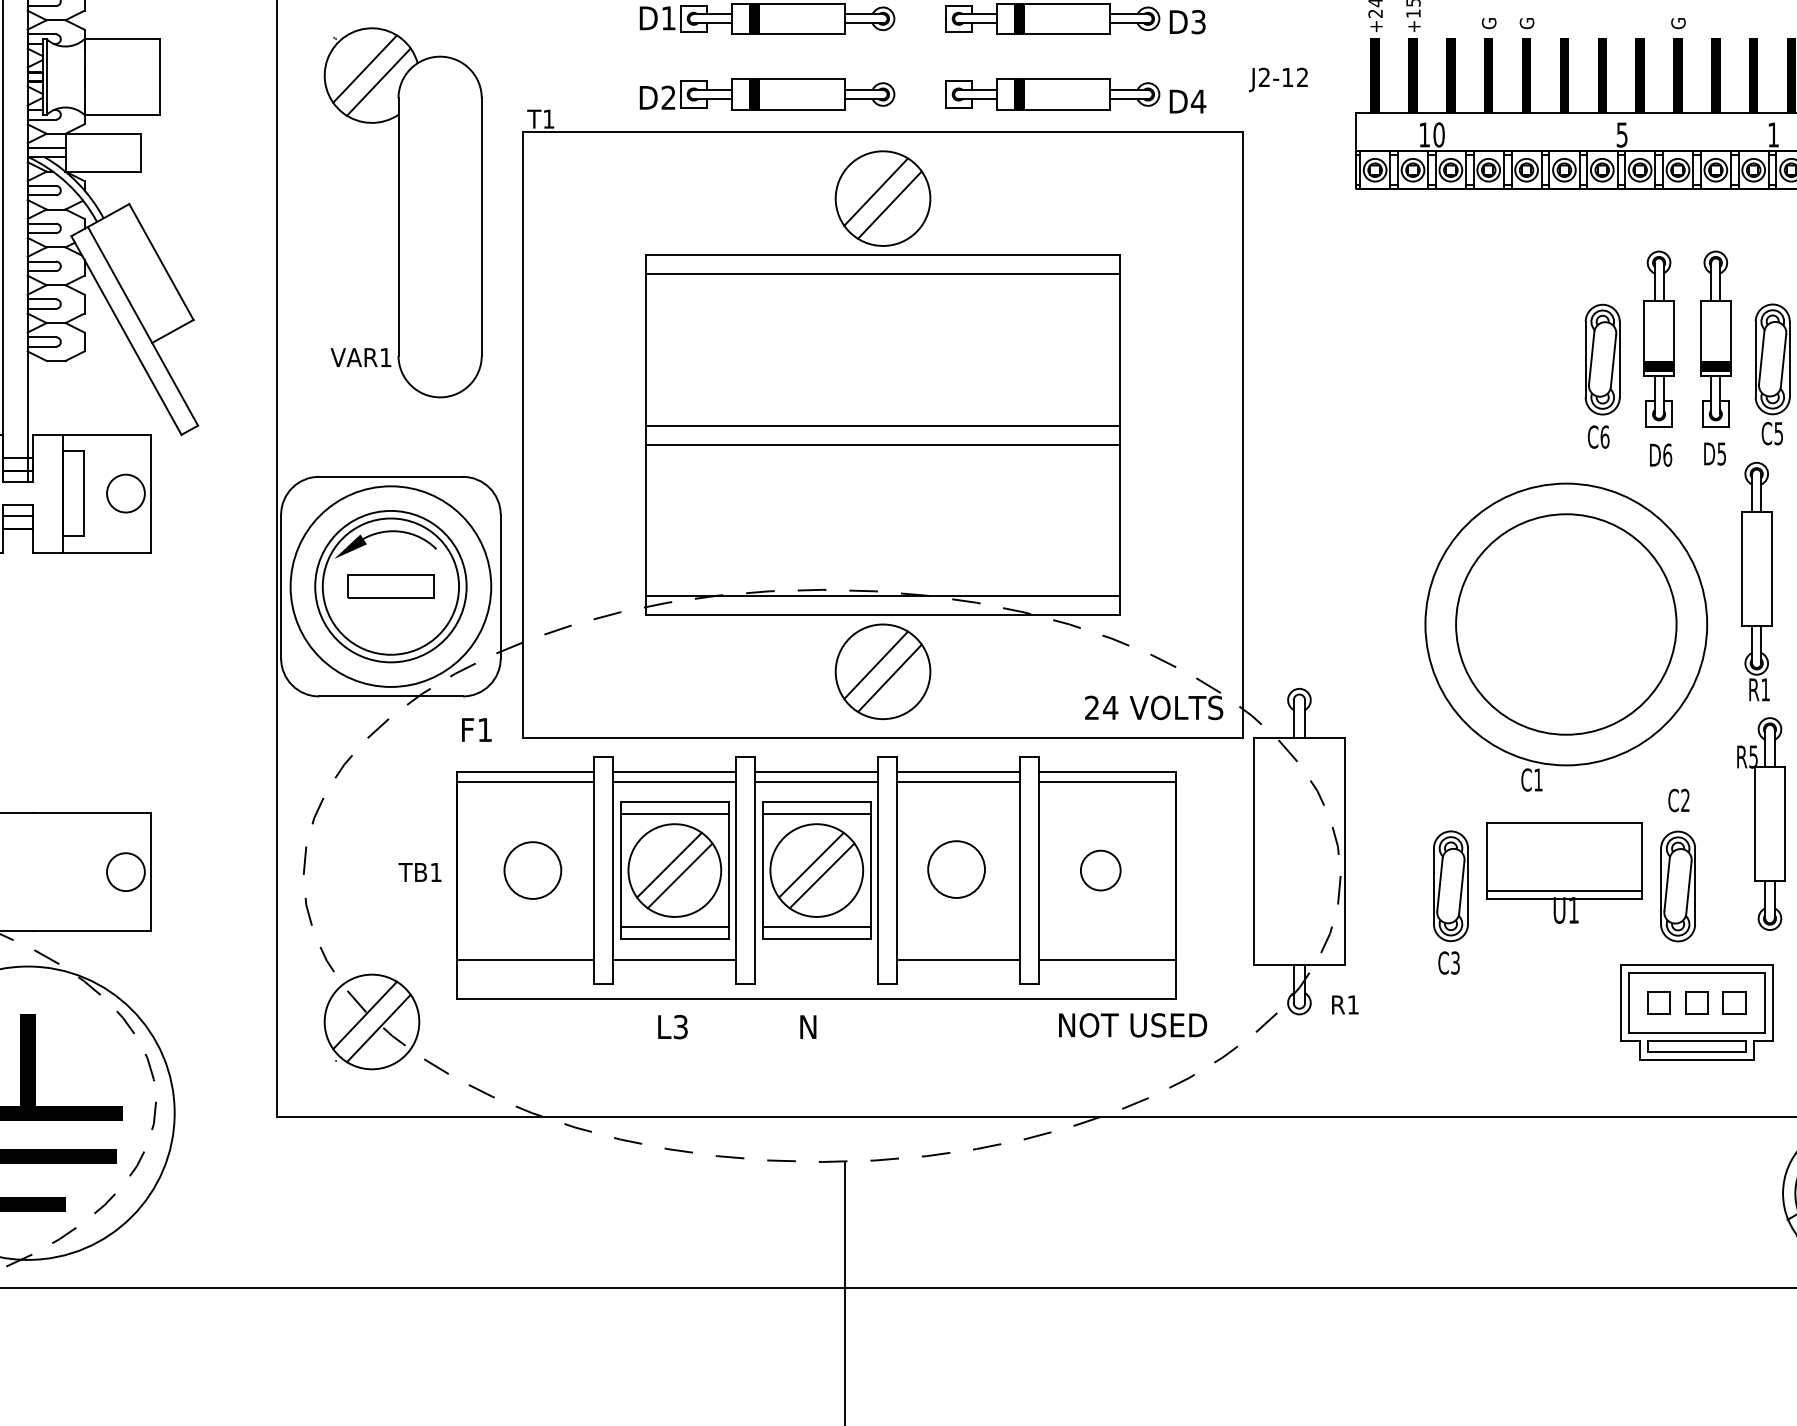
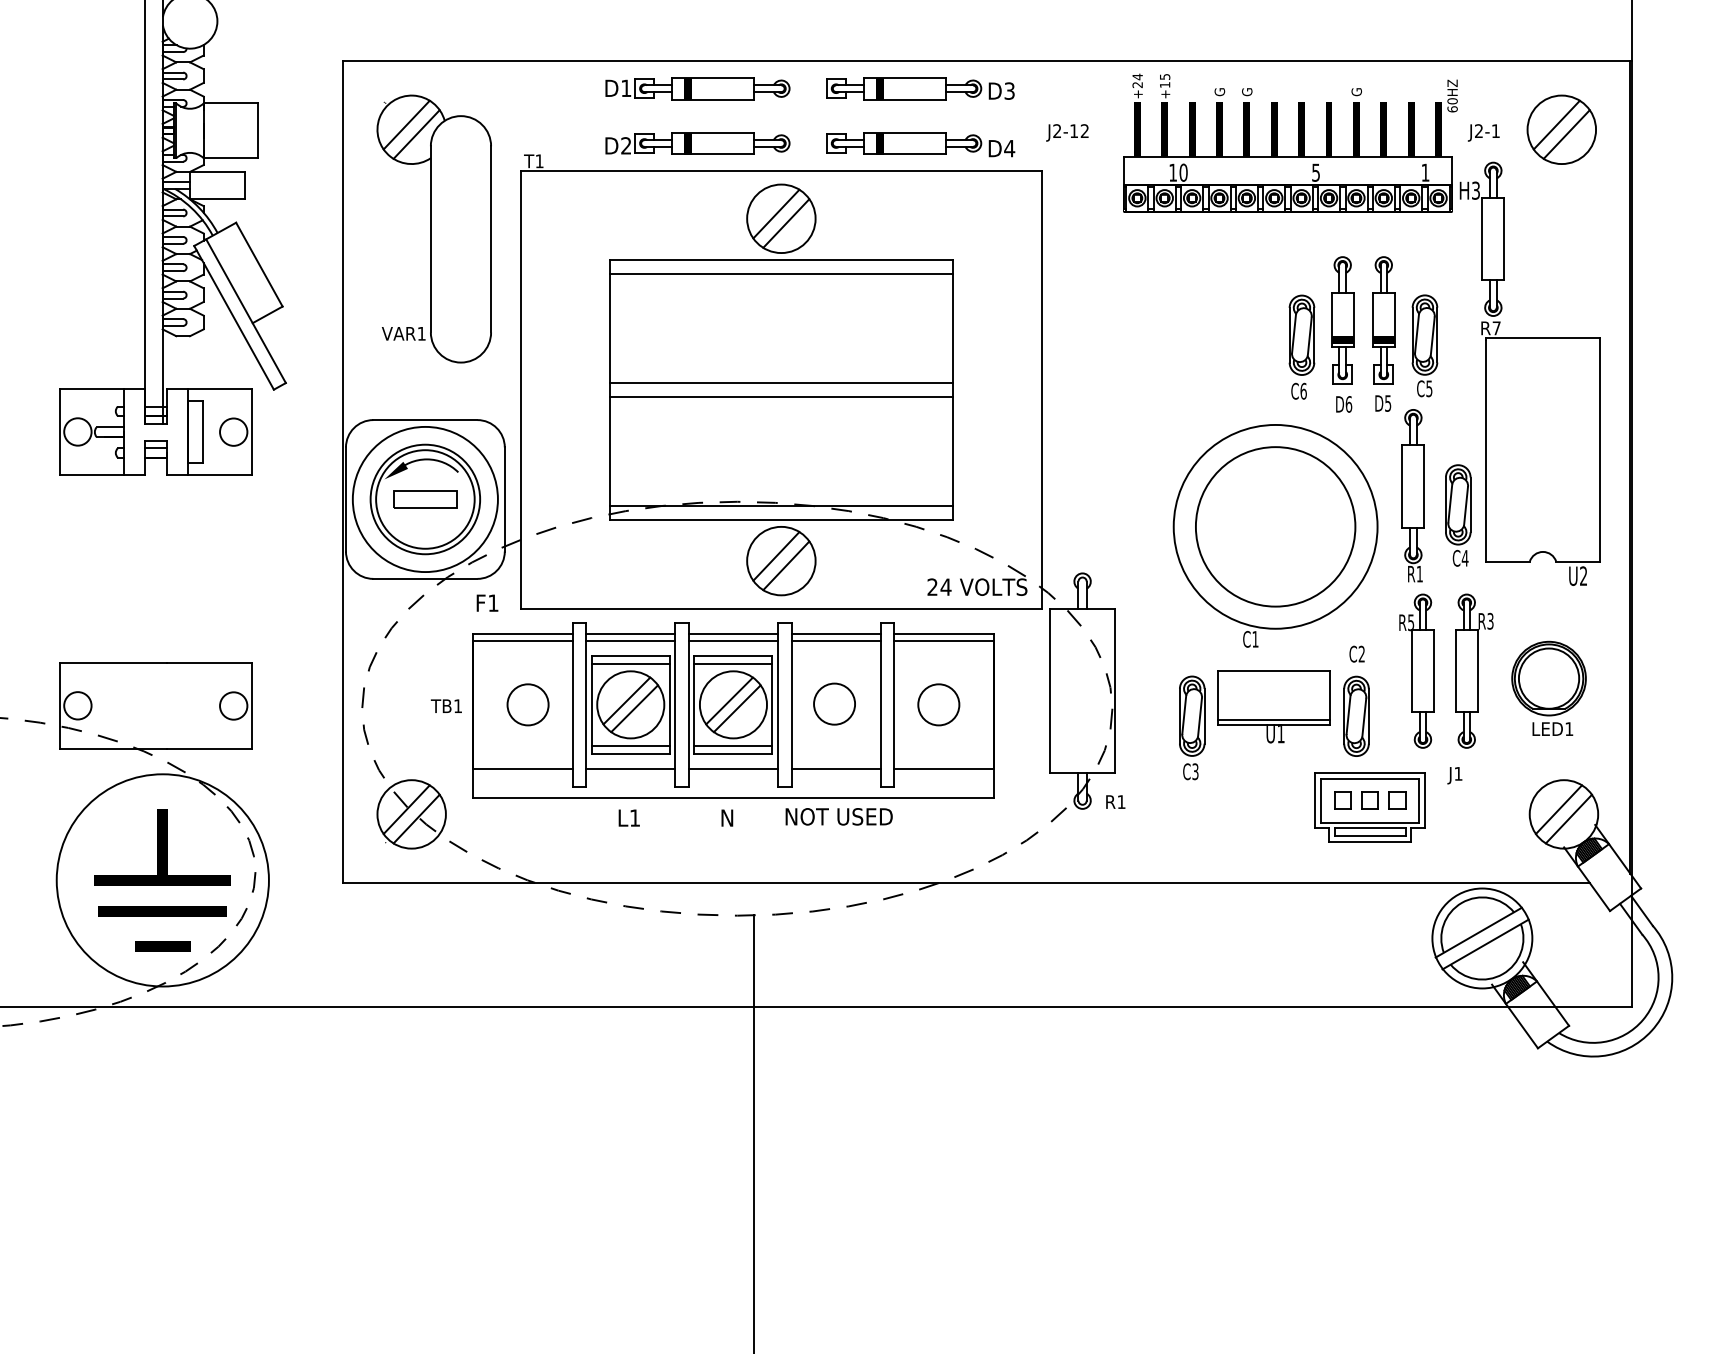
circle: (1100, 870) -> (938, 704), size x1.43
line: (815, 959) -> (732, 769), added
text: (1132, 1024) -> (838, 816), moved
text: (681, 1026) -> (635, 817), L3 -> L1

